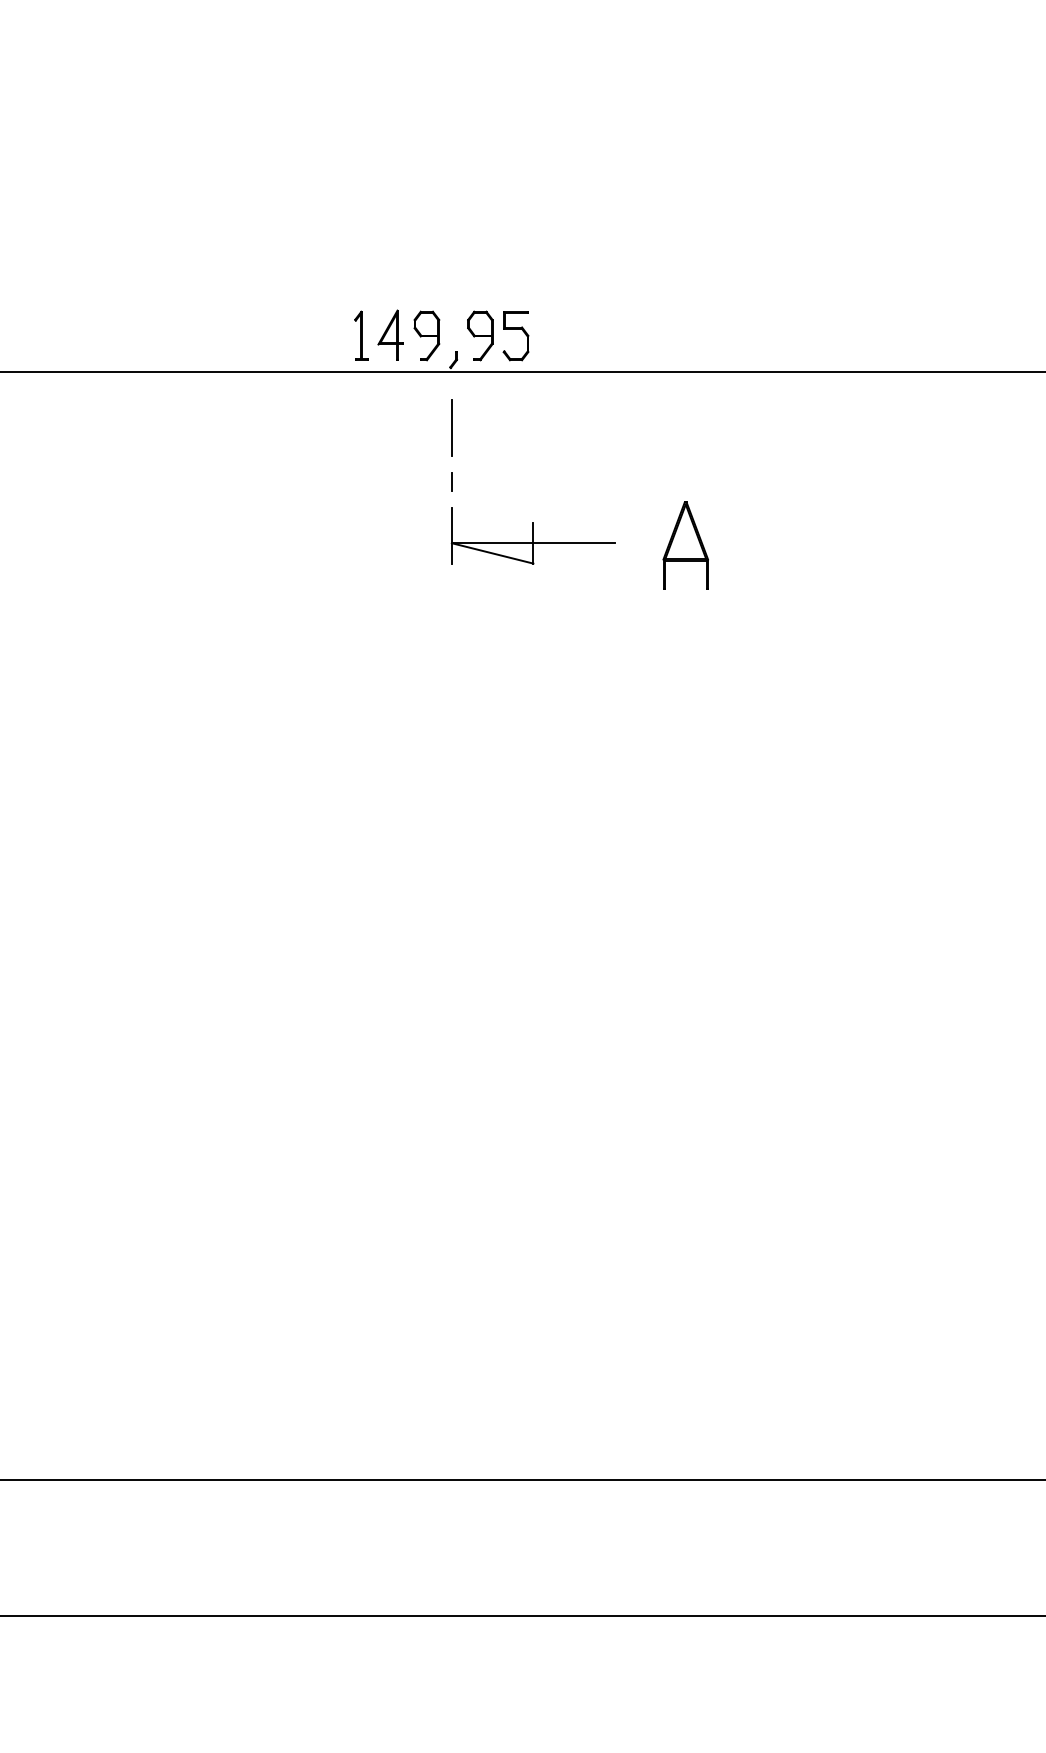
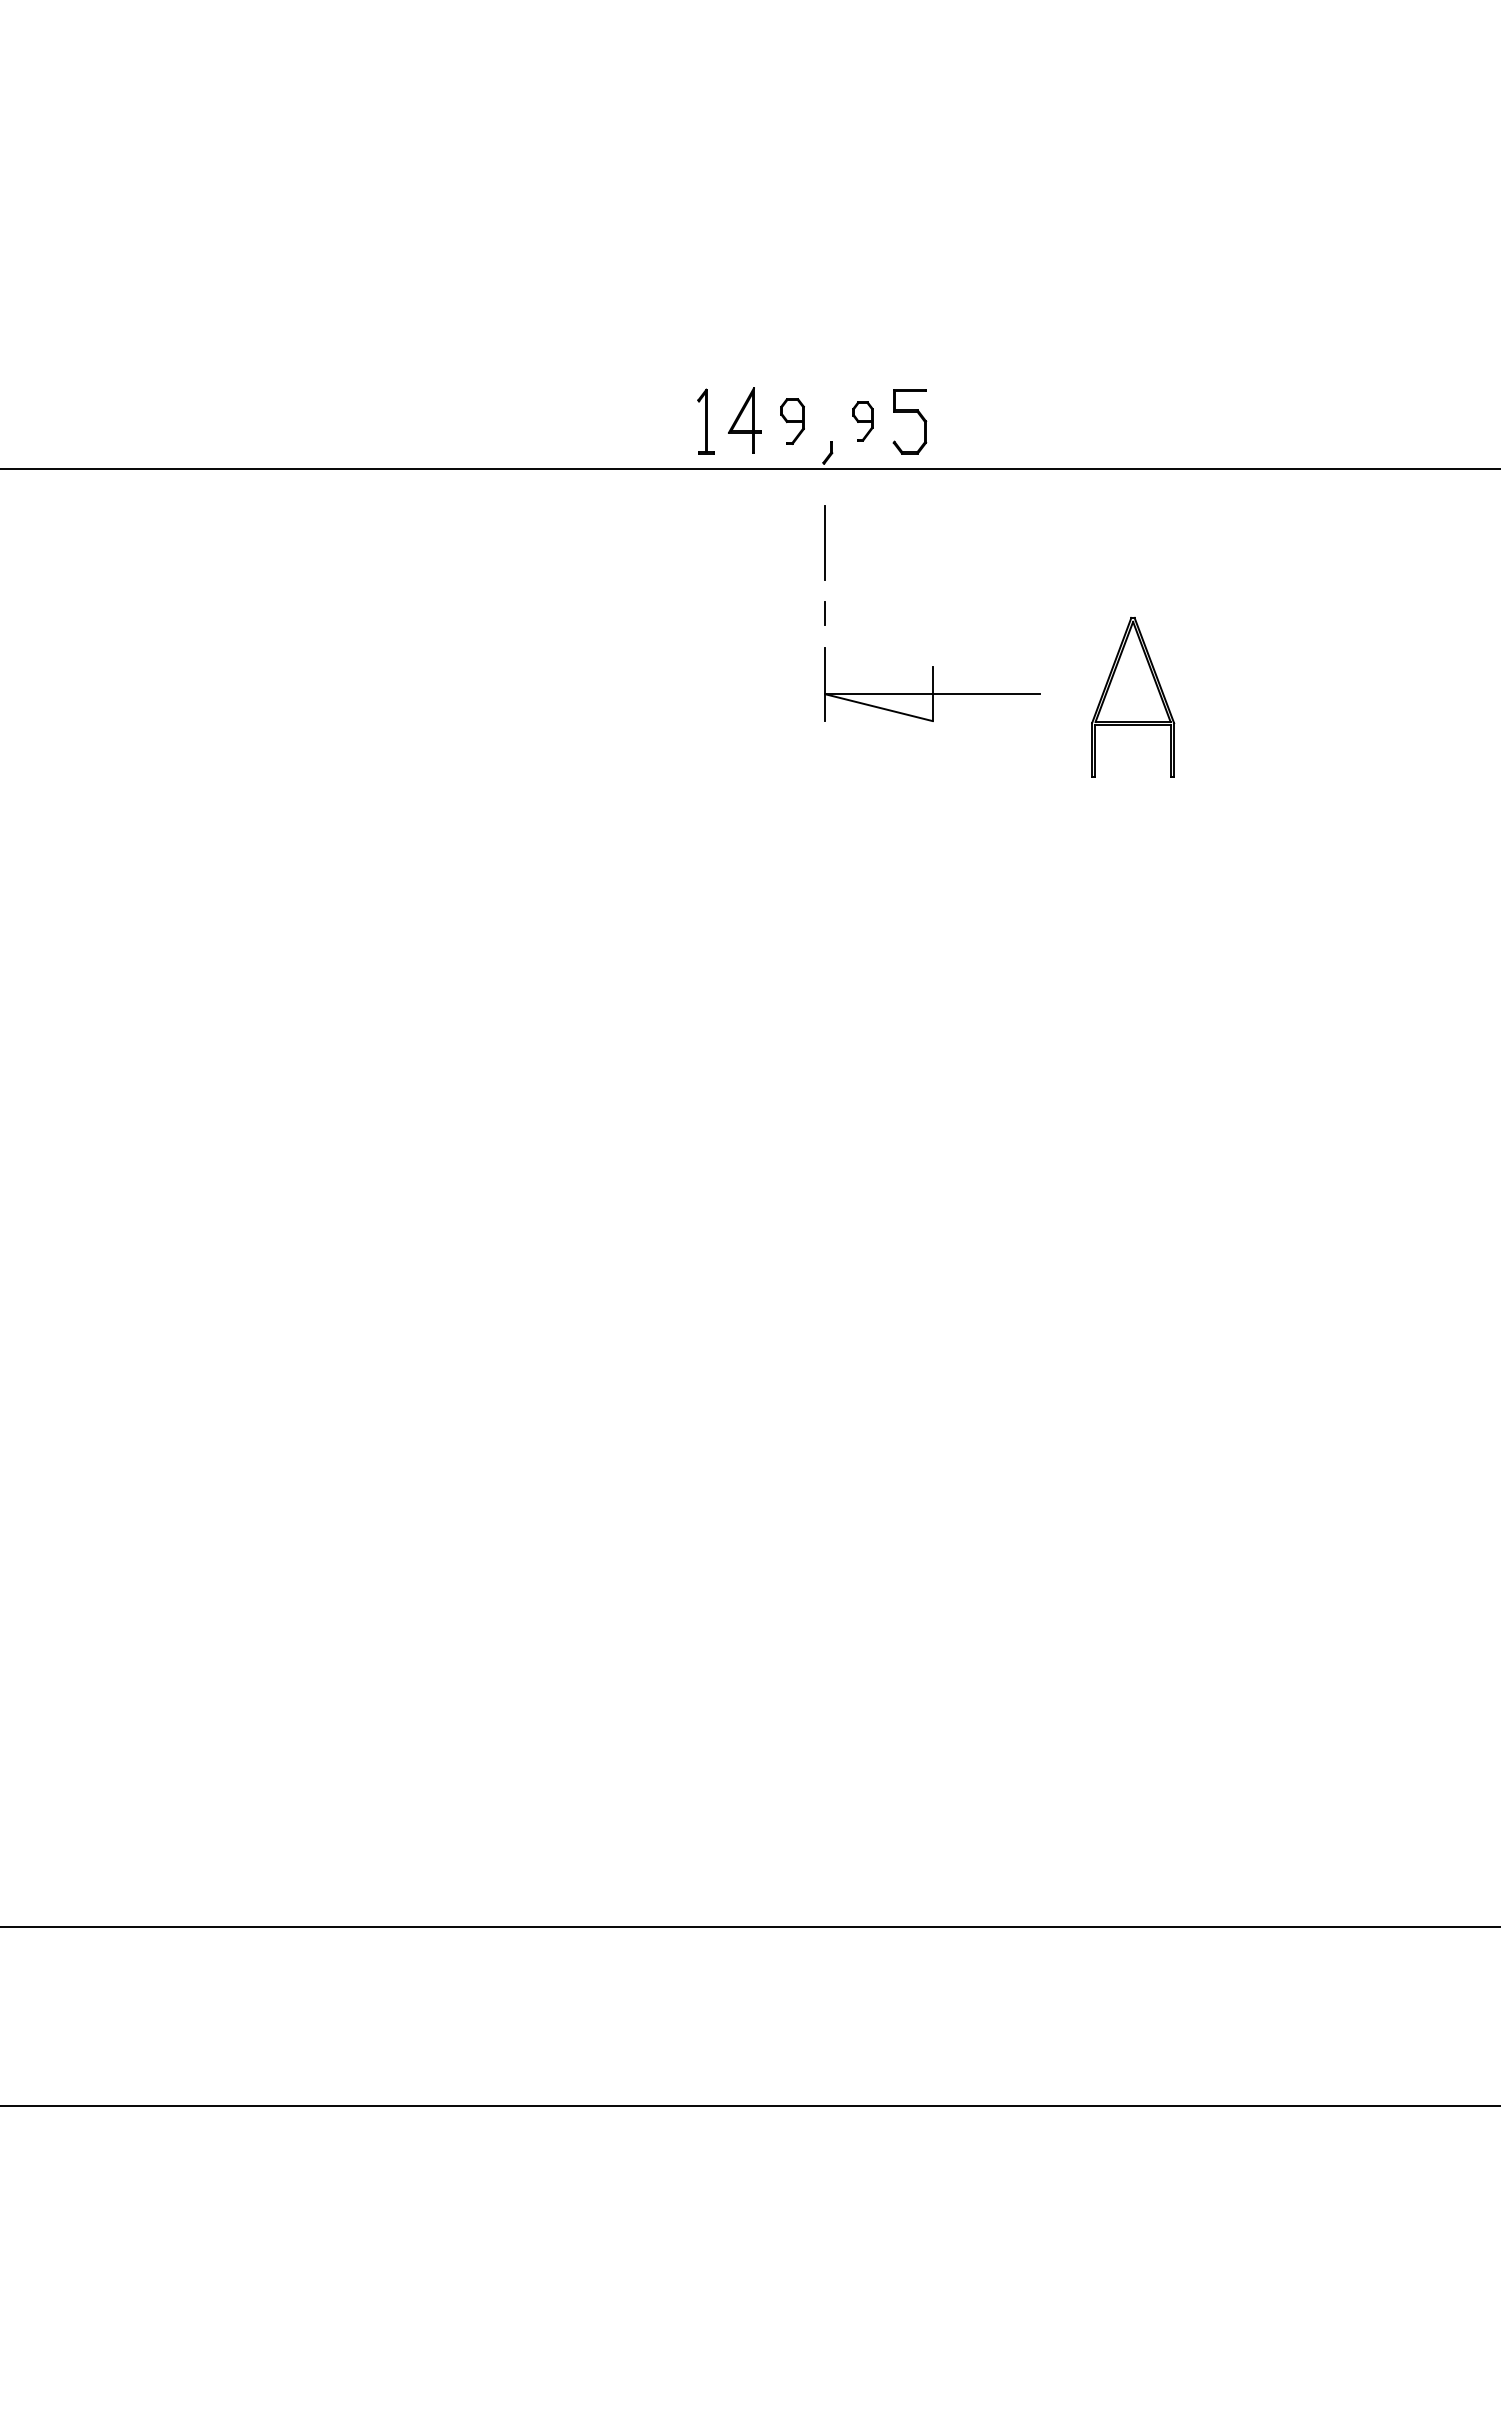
part: (426, 335) -> (792, 421), size x0.7
part: (480, 335) -> (862, 421), size x0.6
part: (685, 544) -> (1133, 696), size x1.4

